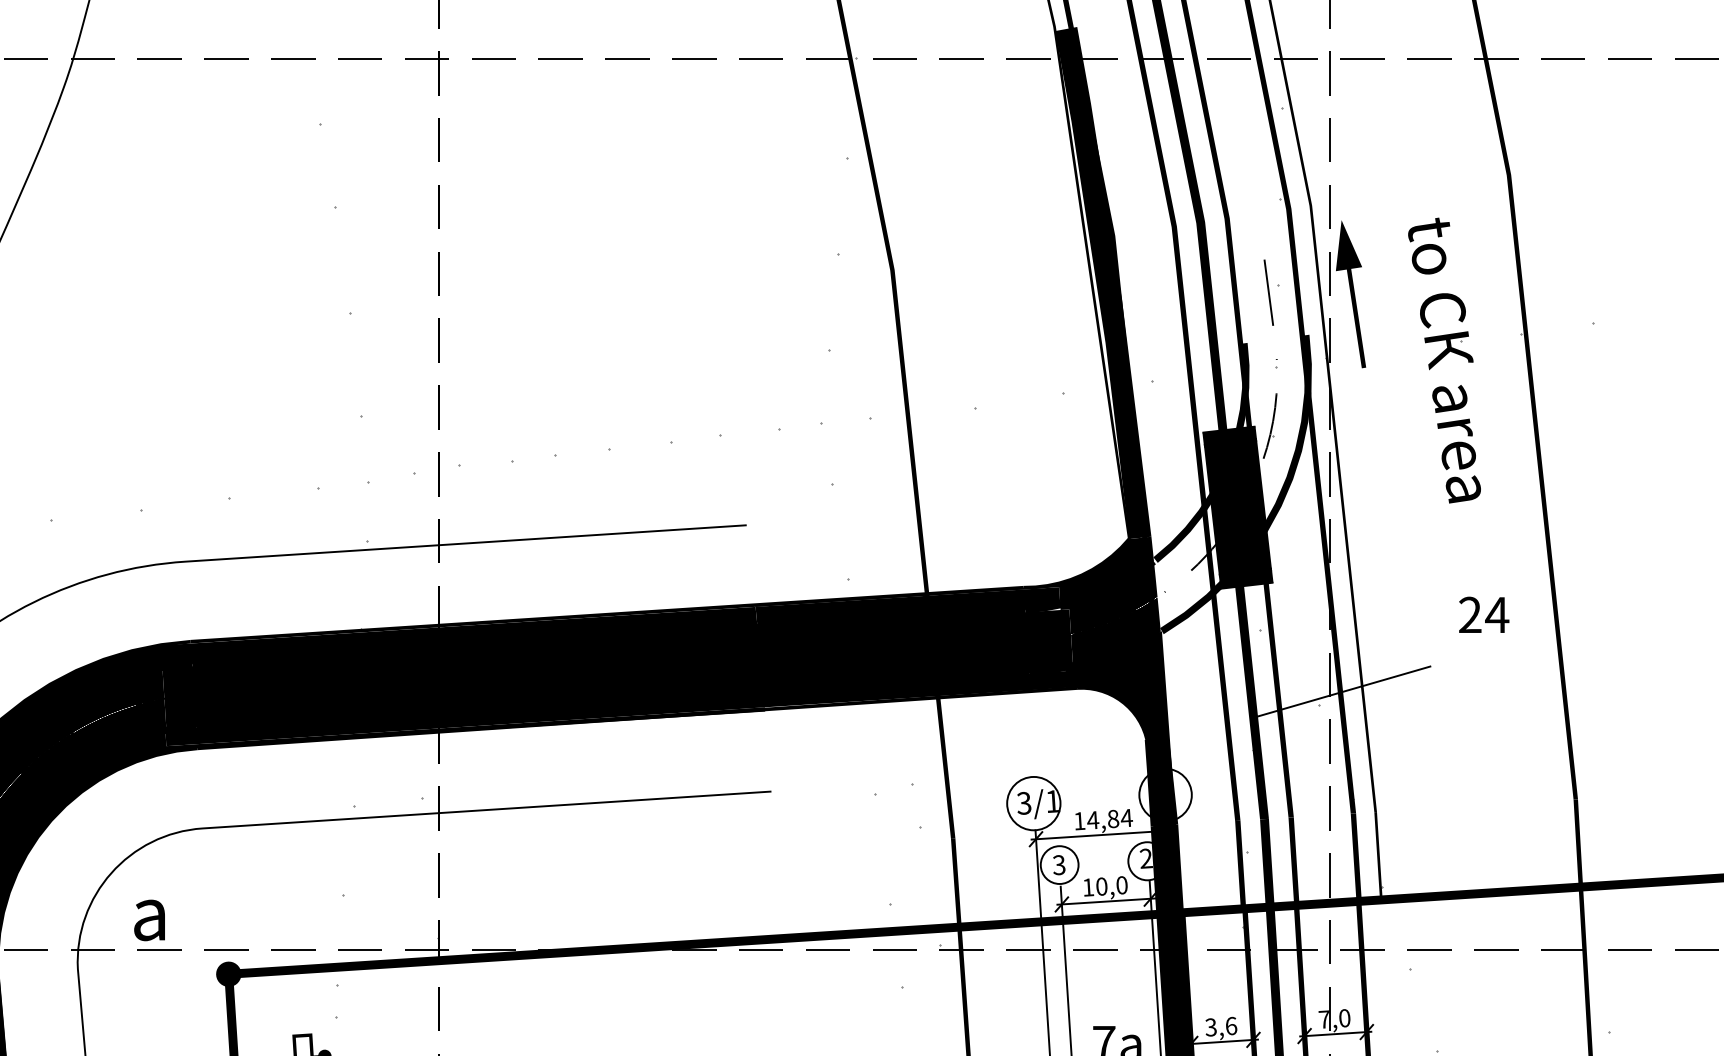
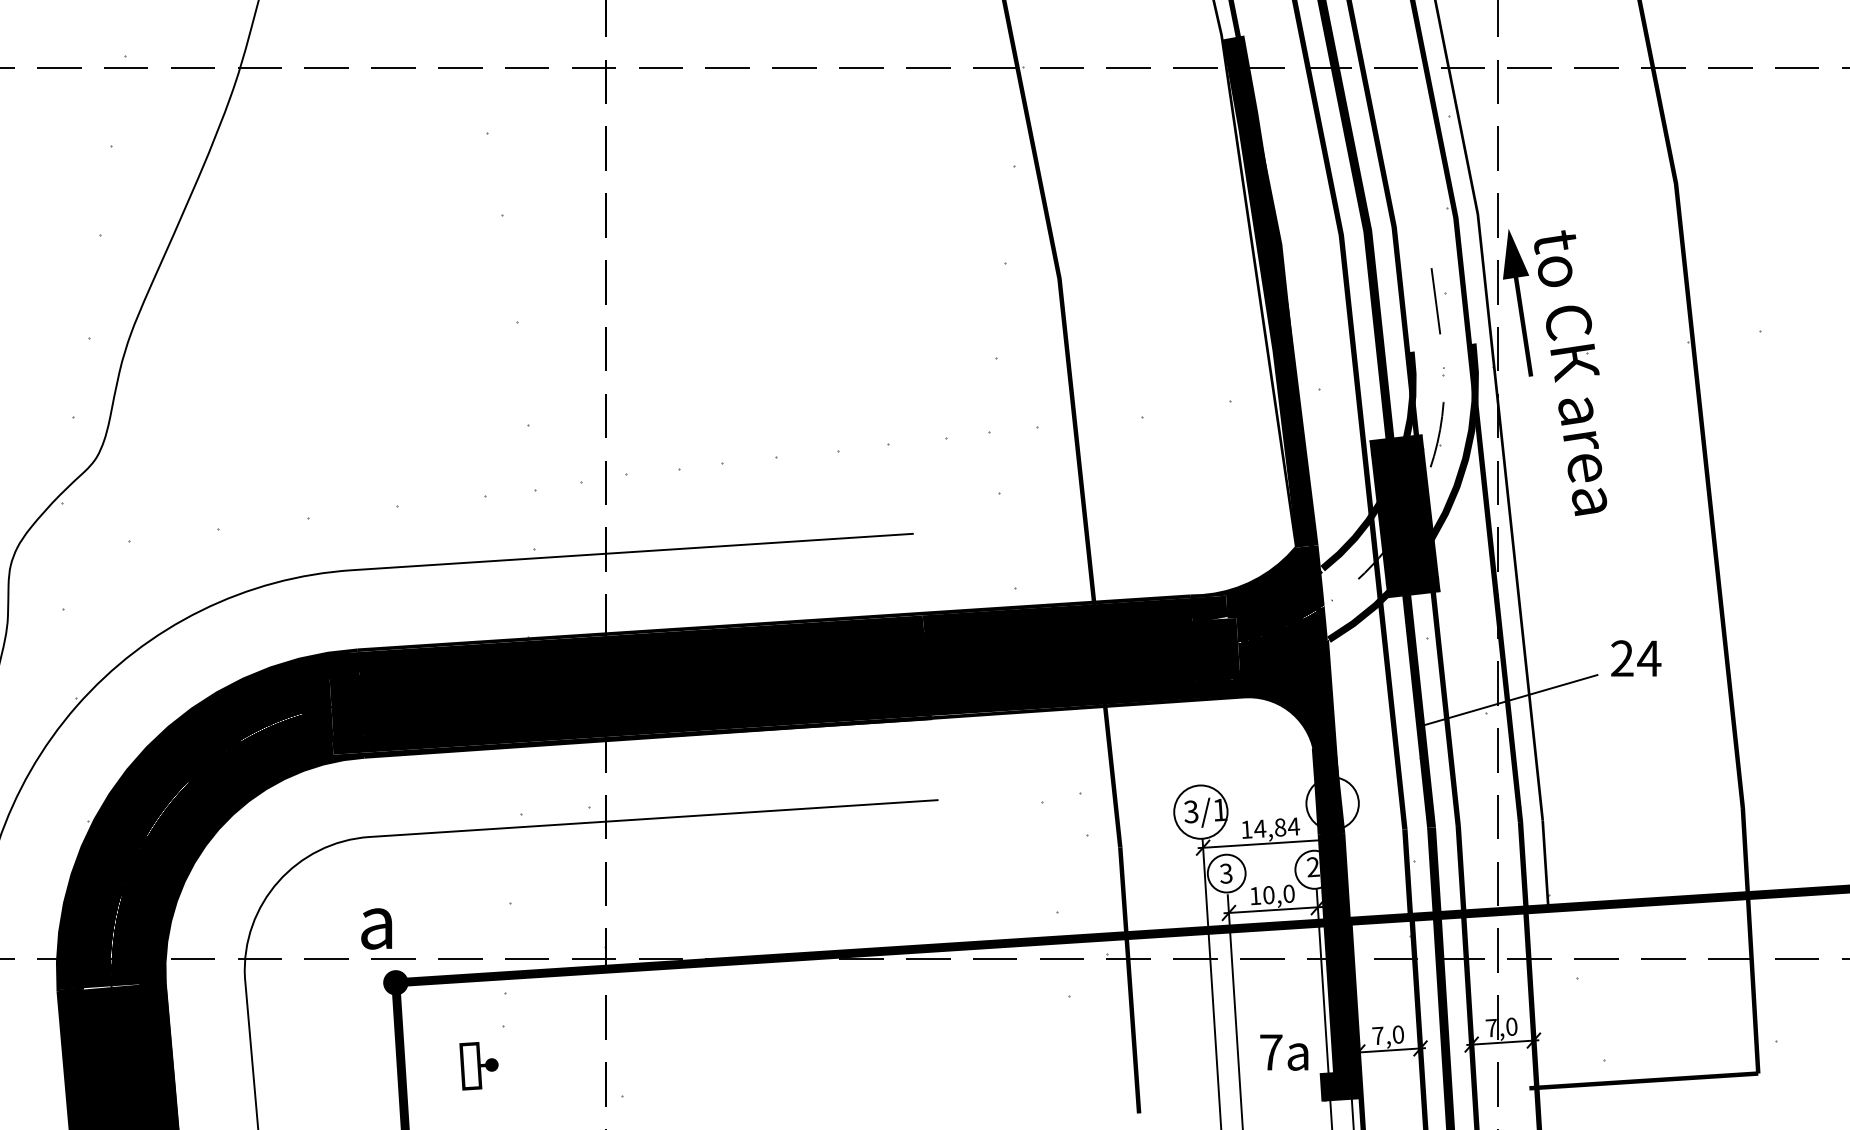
part: (1444, 359) -> (1570, 372), moved
text: (1484, 614) -> (1636, 658), moved
text: (149, 919) -> (376, 928), moved
text: (1221, 1026) -> (1388, 1035), 3,6 -> 7,0

